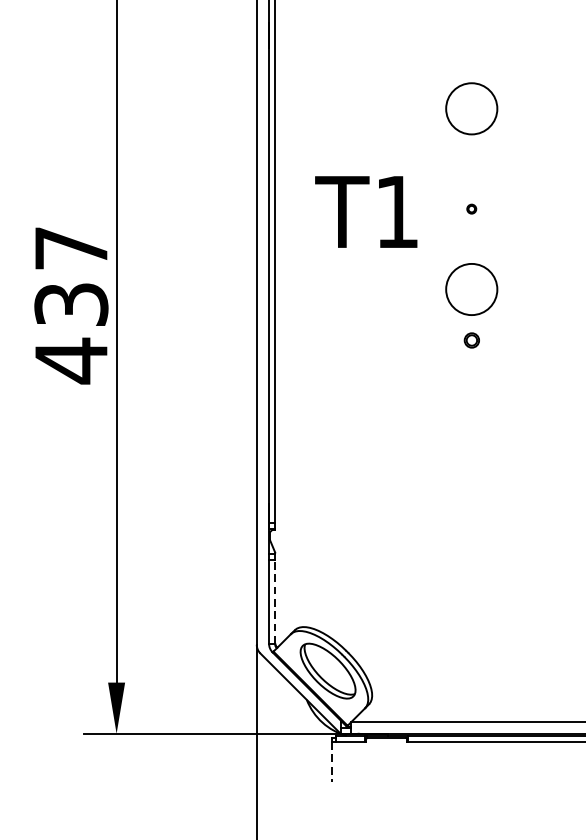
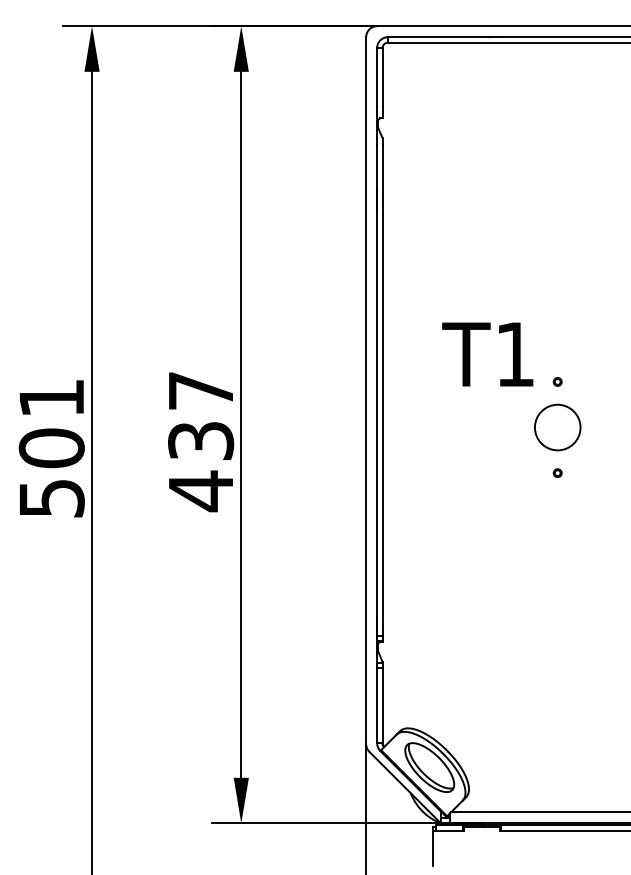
circle: (471, 108) -> (557, 266), removed
part: (471, 208) -> (557, 381), moved
text: (365, 212) -> (487, 354), moved
part: (471, 341) -> (557, 473), size x0.62
line: (275, 601) -> (382, 705), dashed -> solid
line: (331, 761) -> (432, 848), dashed -> solid

